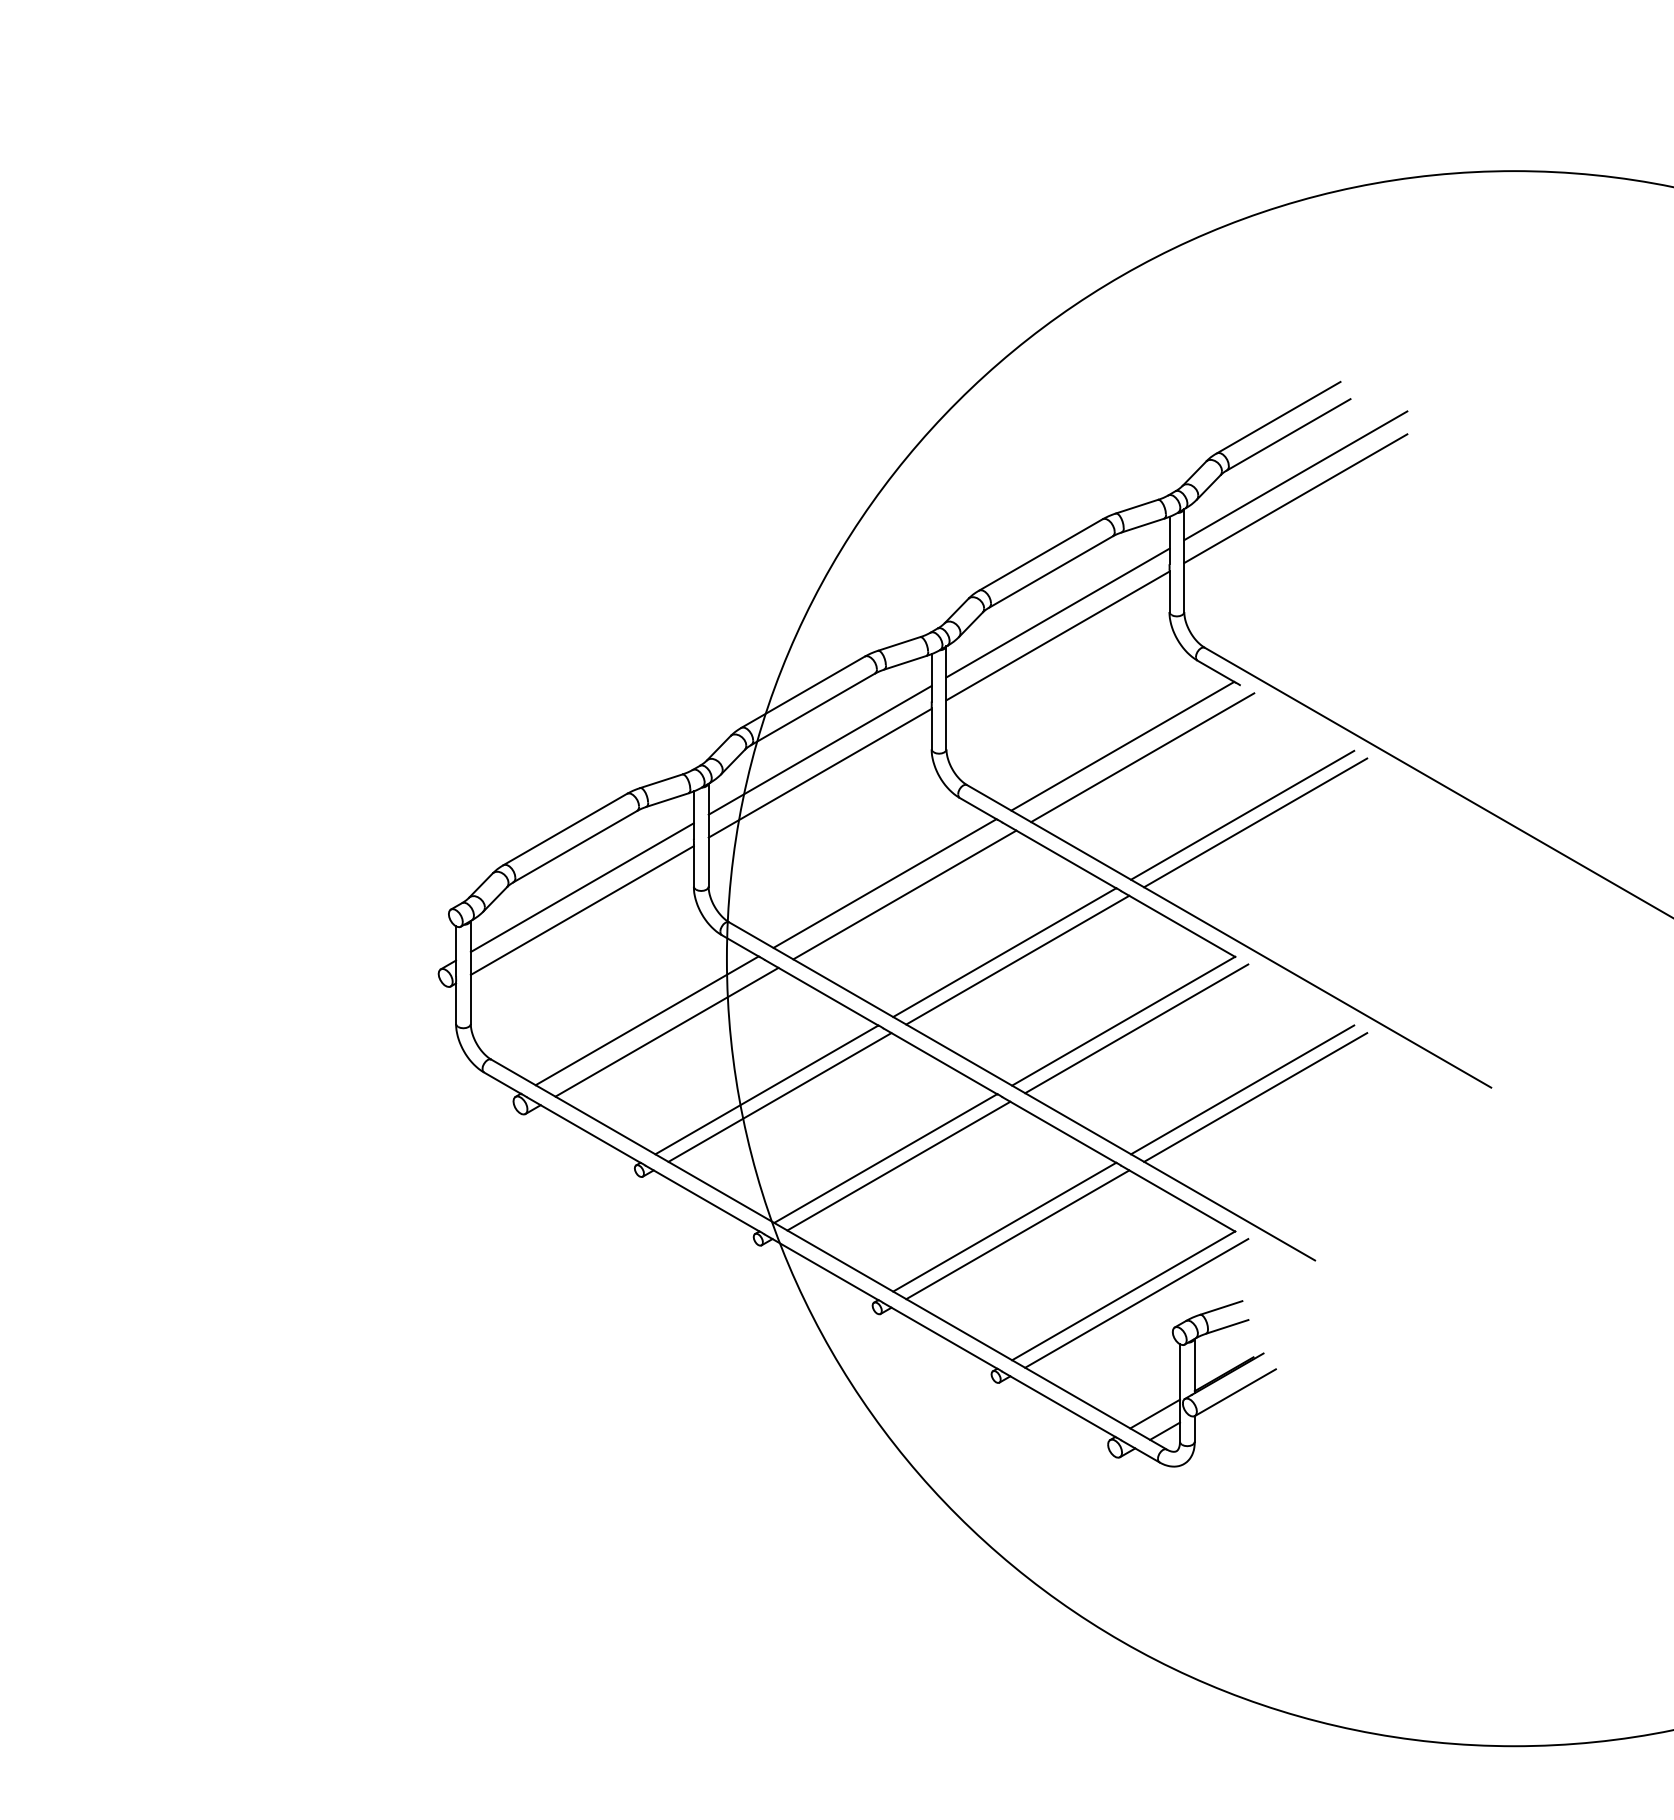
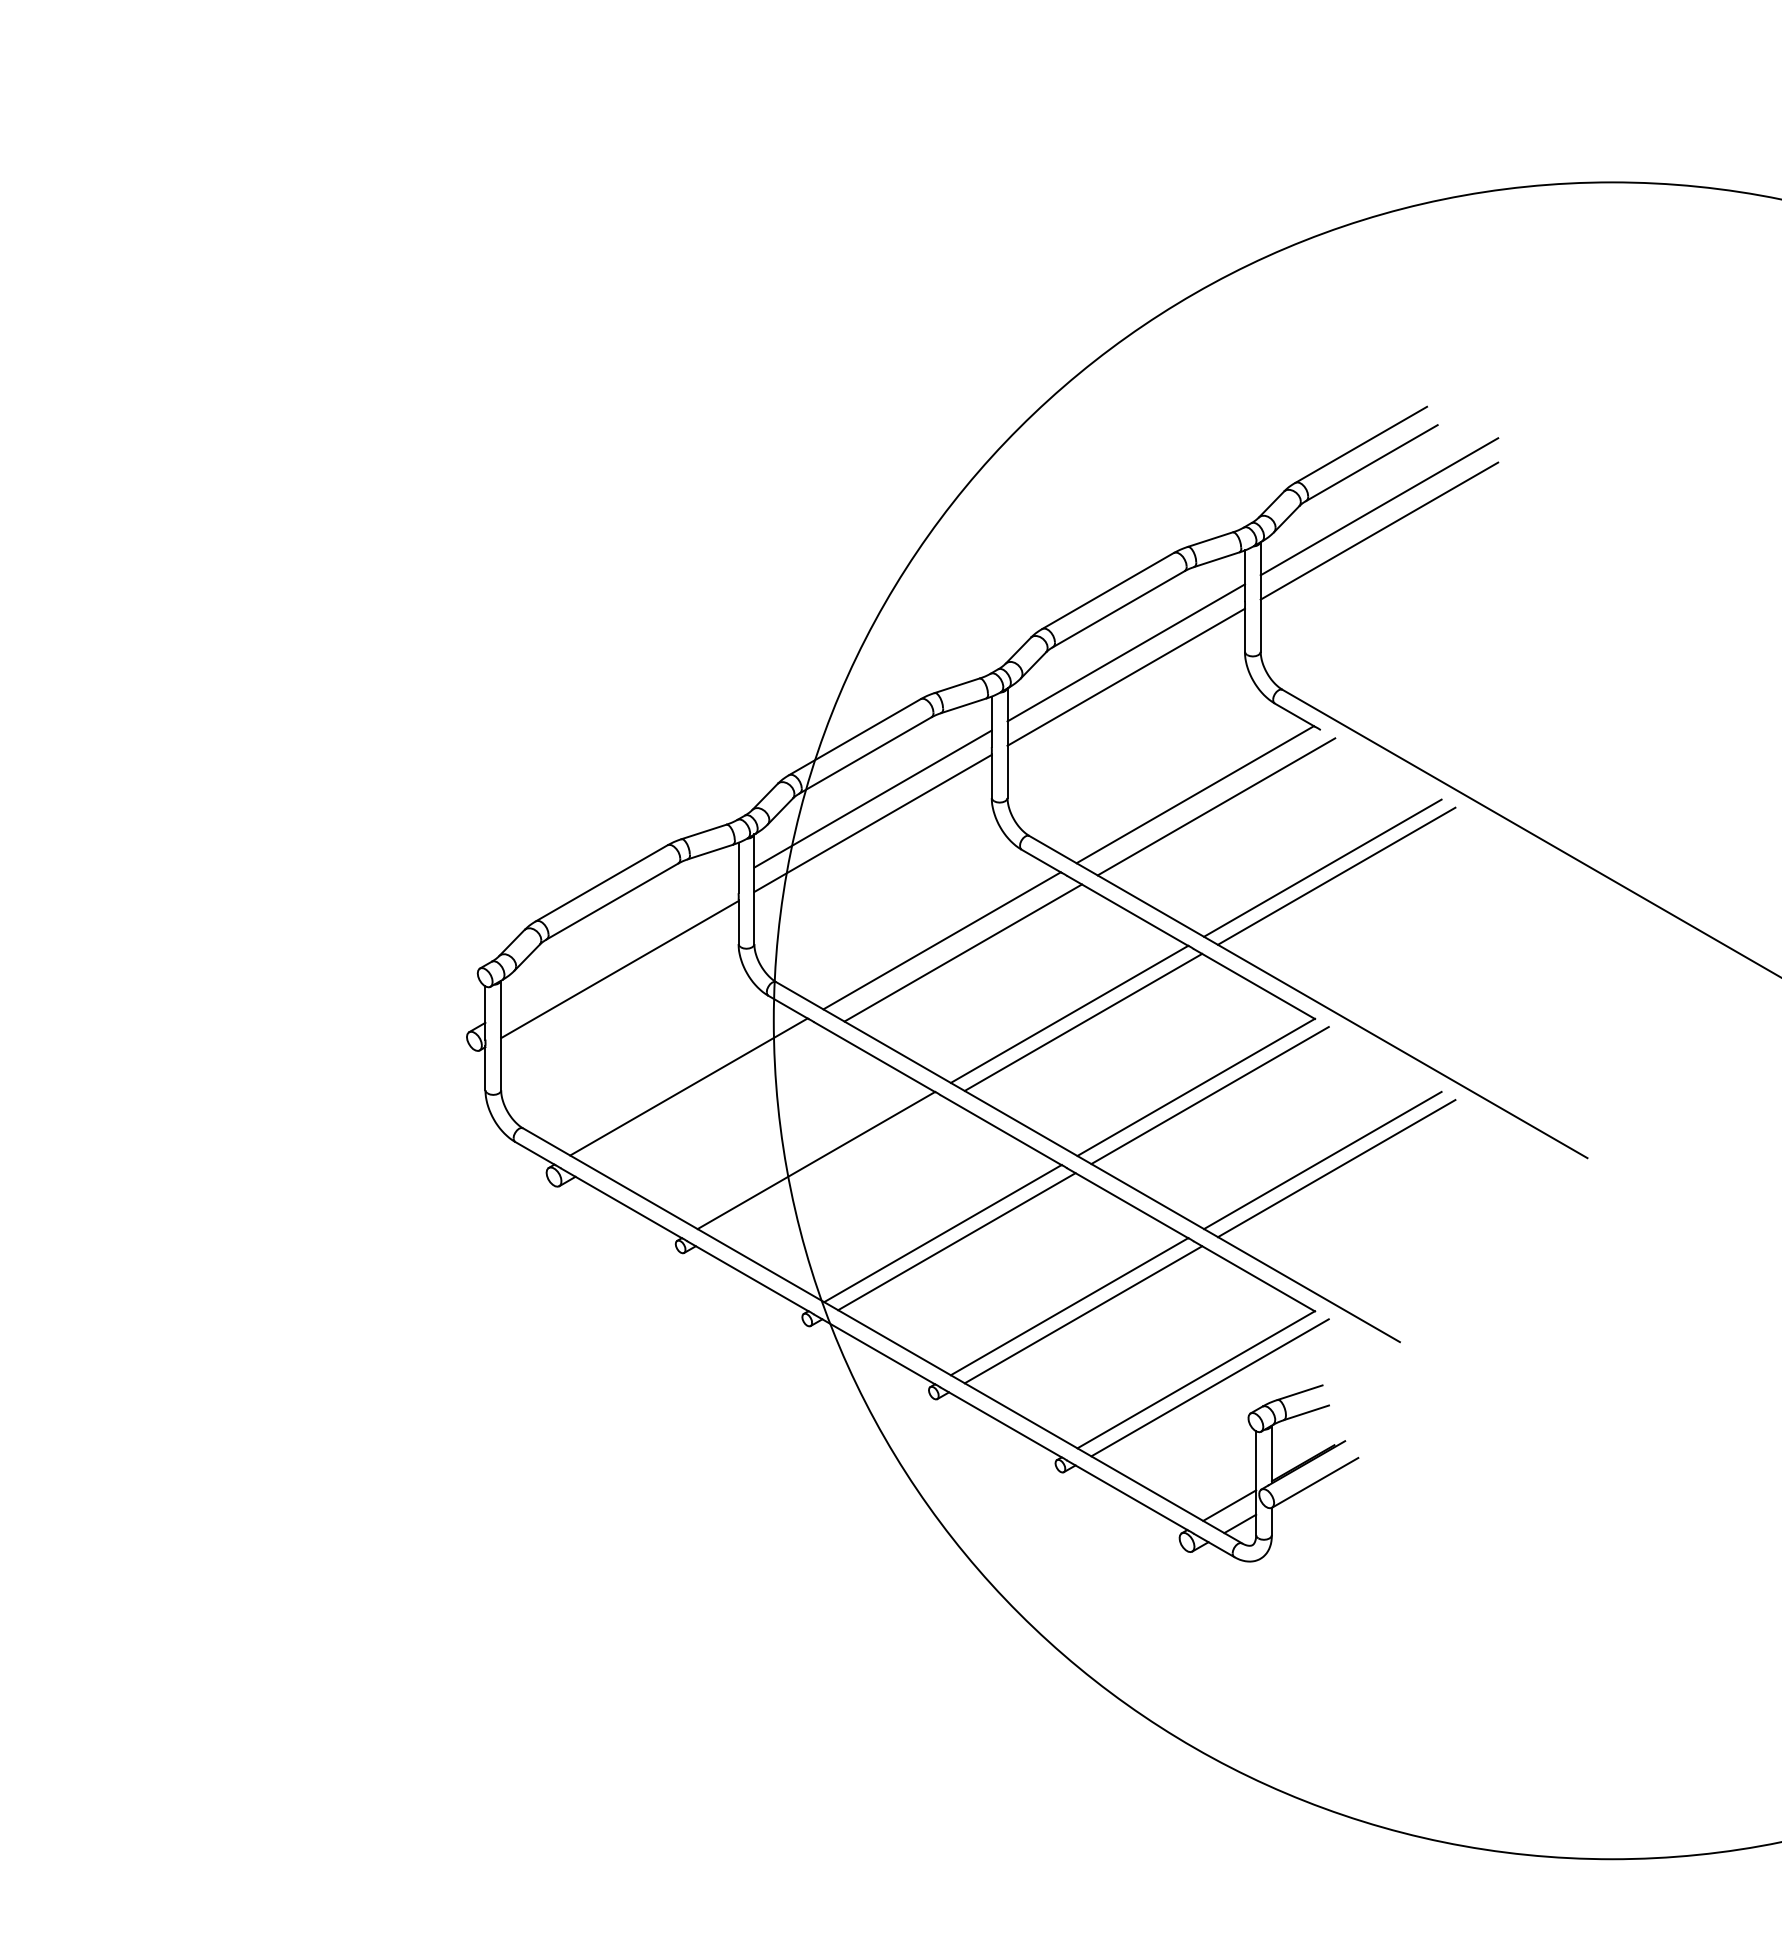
line: (581, 887) -> (618, 945), removed
line: (666, 1031) -> (709, 1098), removed
line: (779, 1097) -> (829, 1168), removed

